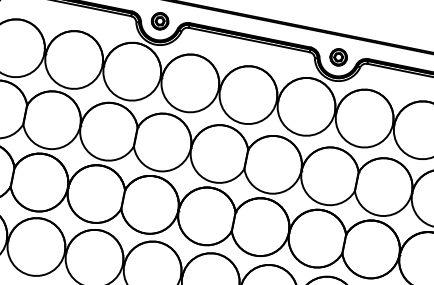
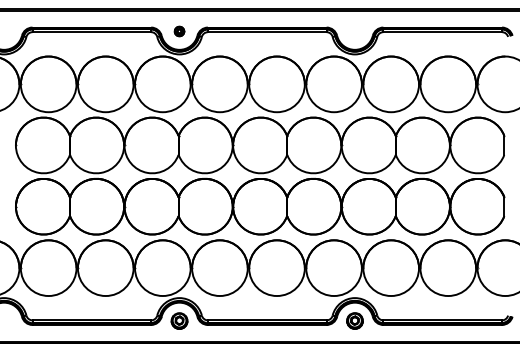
part: (160, 21) -> (179, 31), size x0.6
part: (339, 57) -> (355, 31), removed

